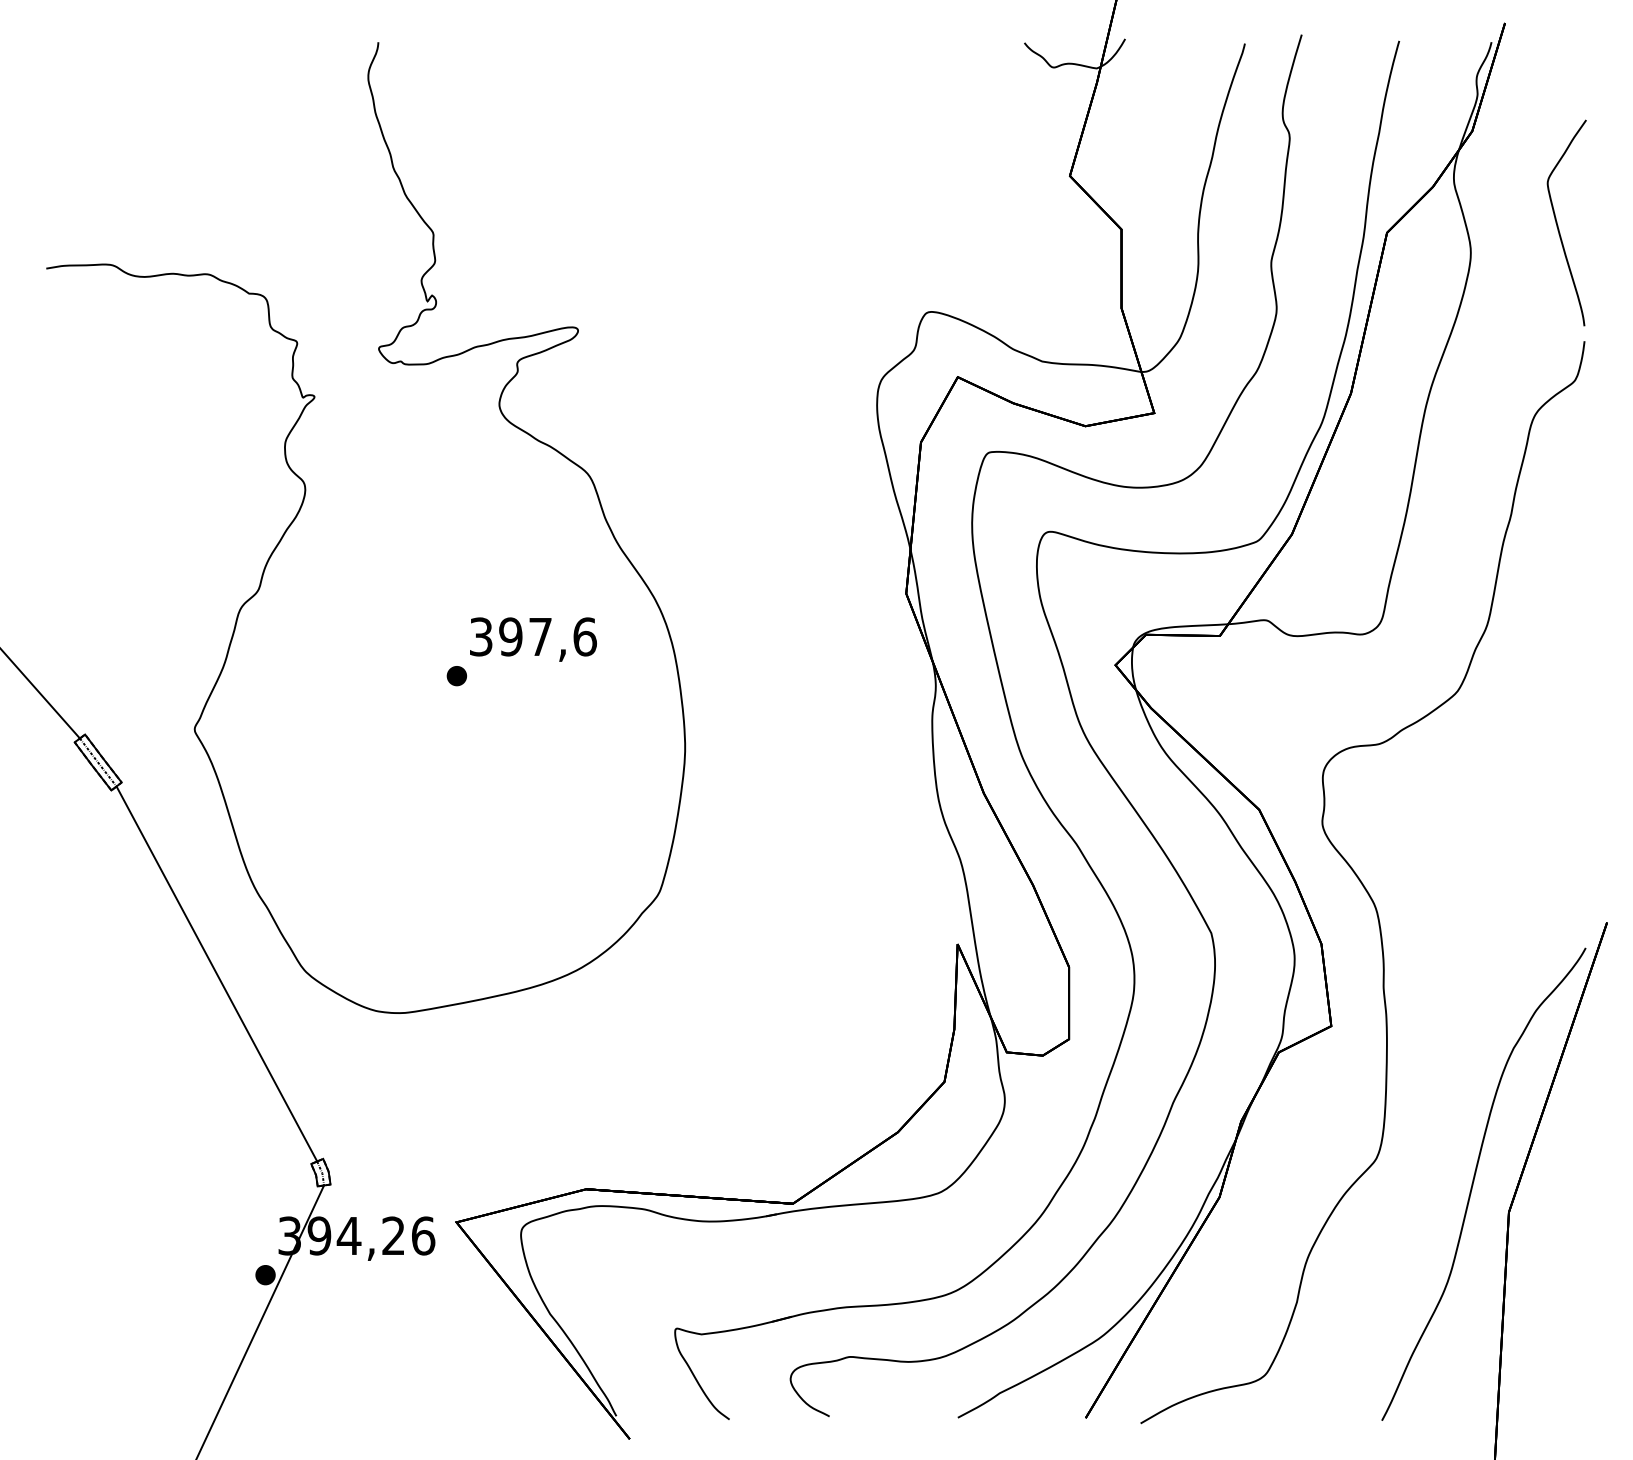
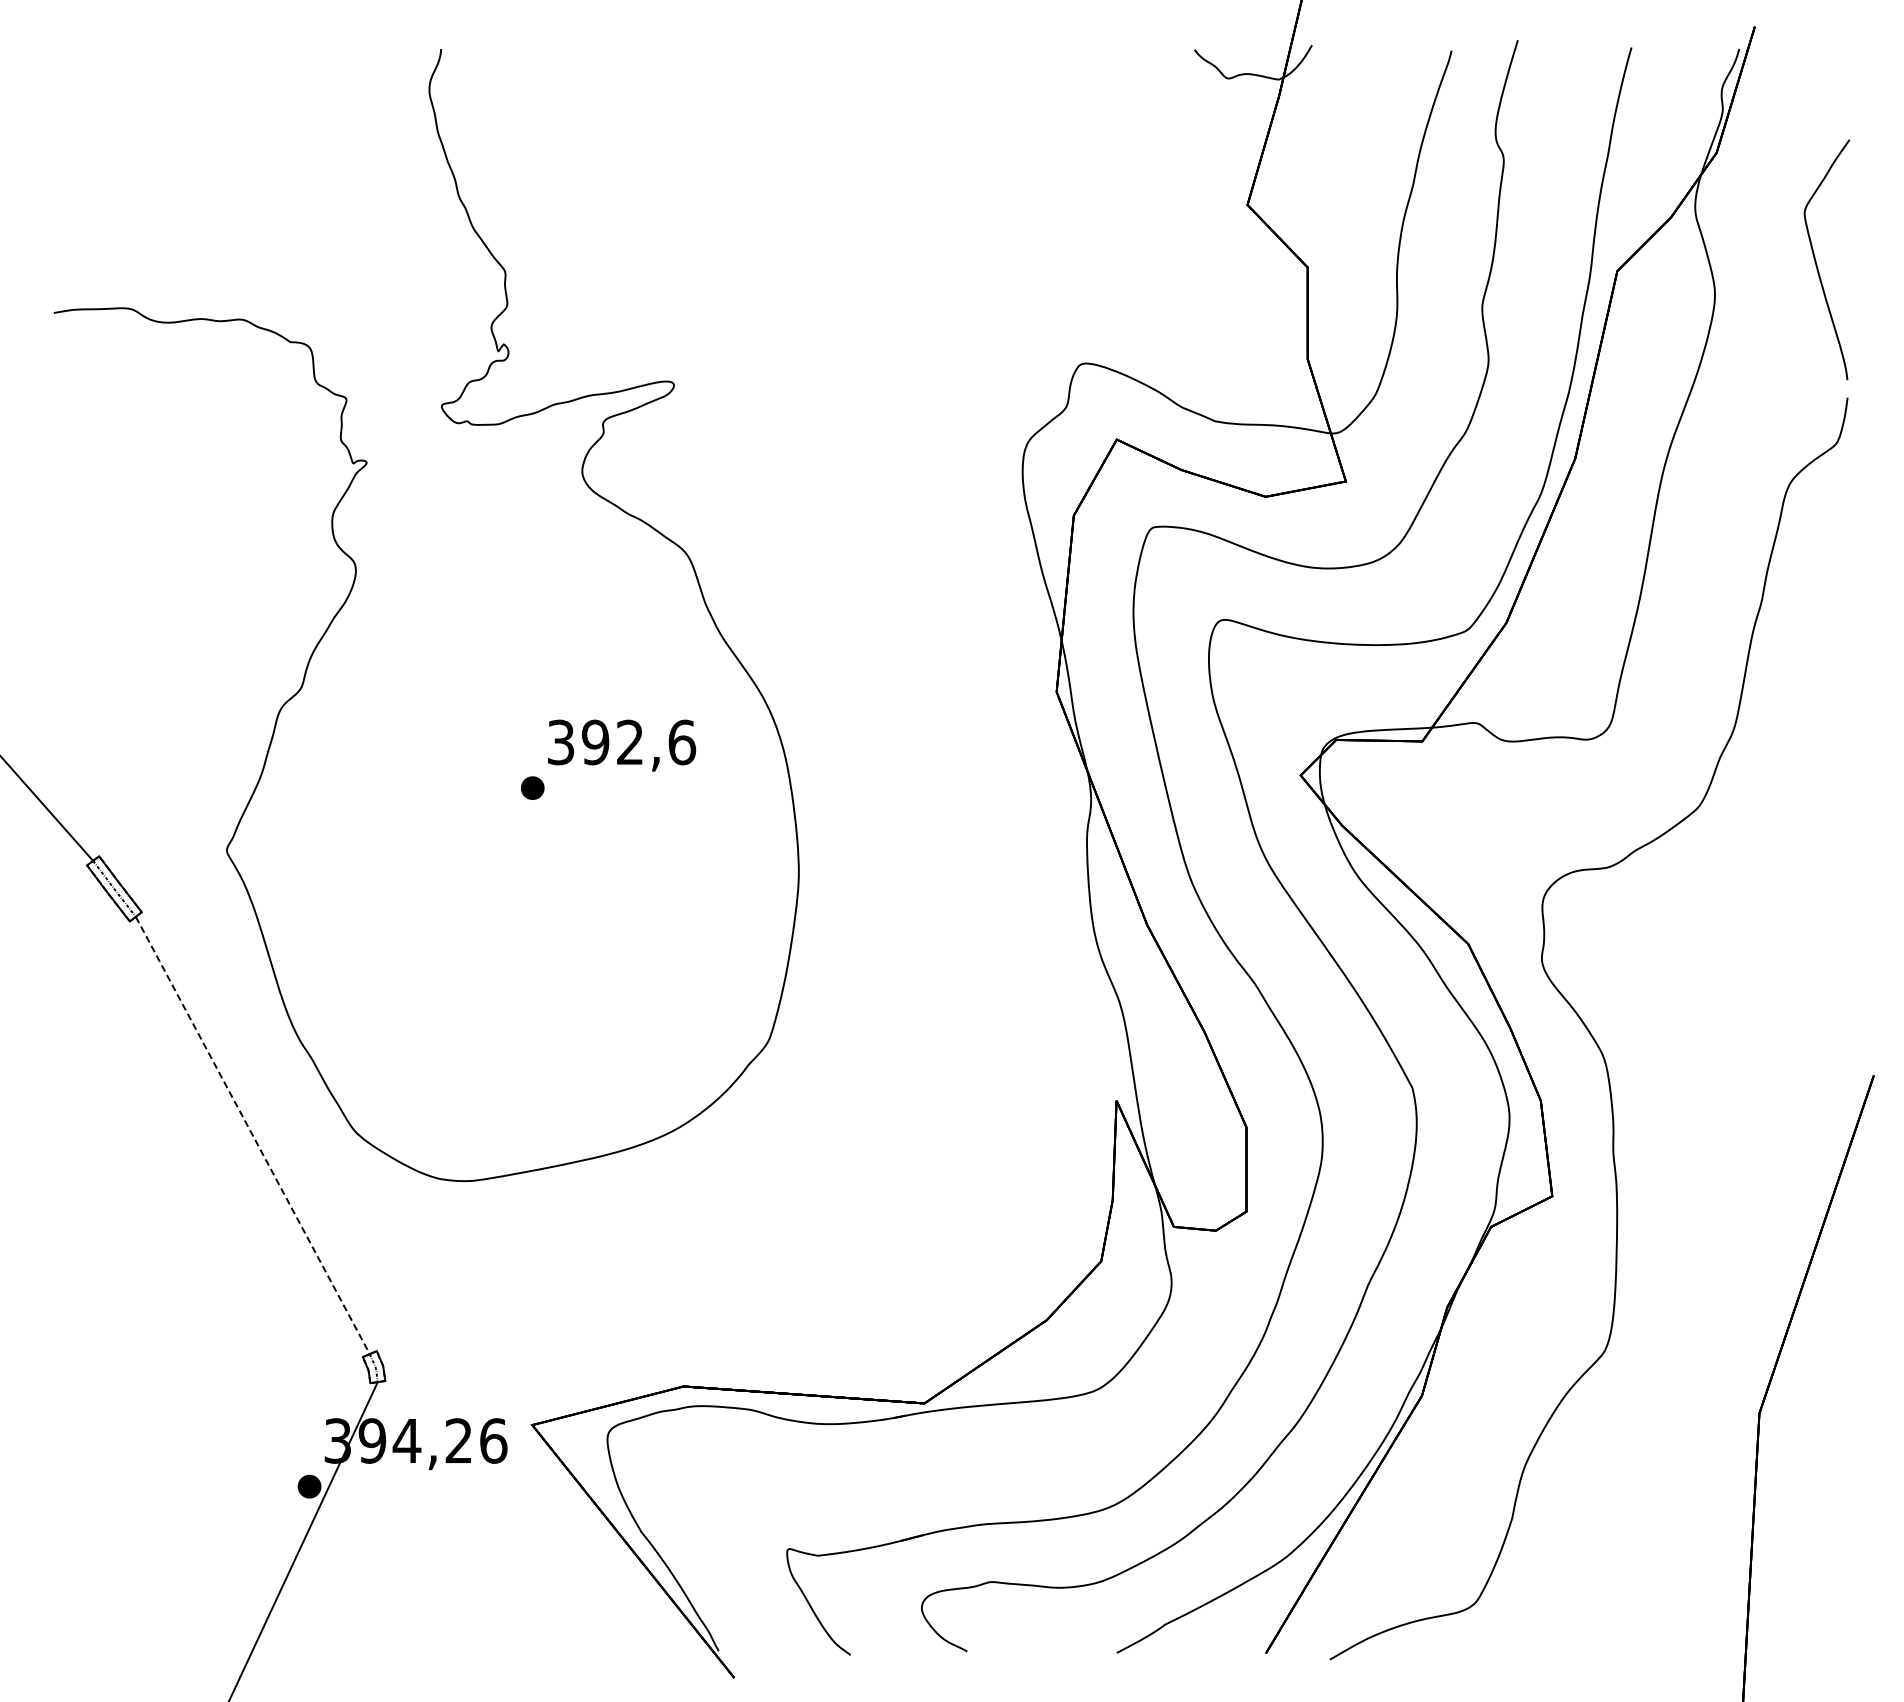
text: (539, 636) -> (629, 741), 397,6 -> 392,6
line: (216, 973) -> (252, 1135), solid -> dashed
part: (1473, 1183) -> (1718, 1379), removed

